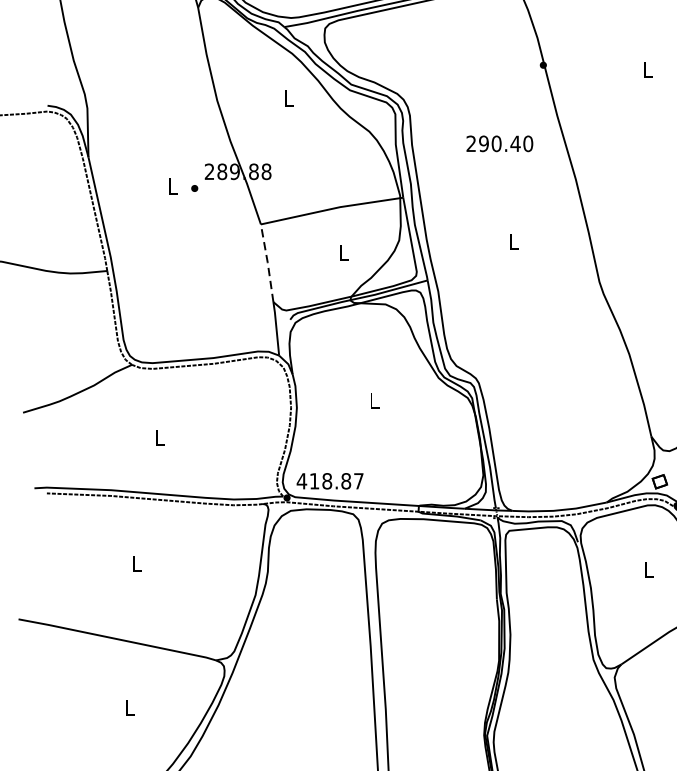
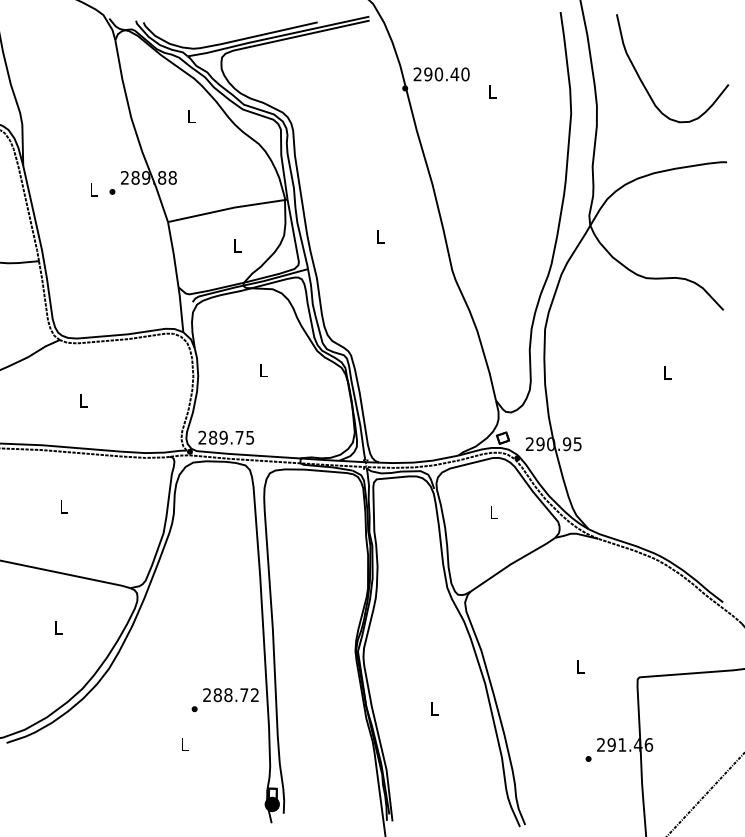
text: (499, 143) -> (441, 74), moved
line: (267, 263) -> (173, 254), dashed -> solid
text: (330, 480) -> (226, 437), 418.87 -> 289.75

